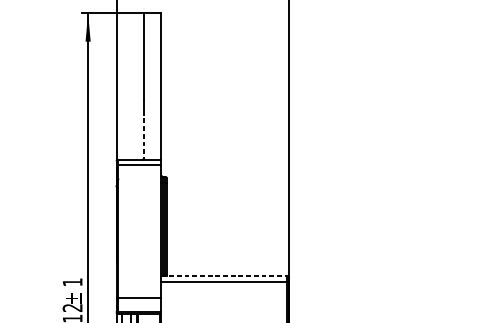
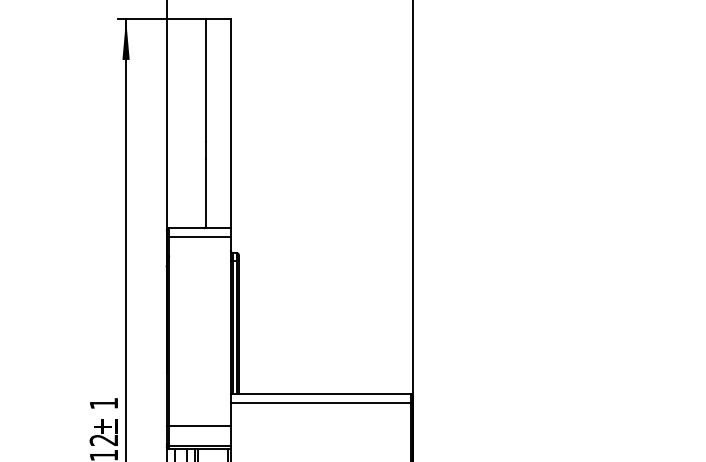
line: (144, 134) -> (206, 192), dashed -> solid
line: (224, 275) -> (320, 394), dashed -> solid

